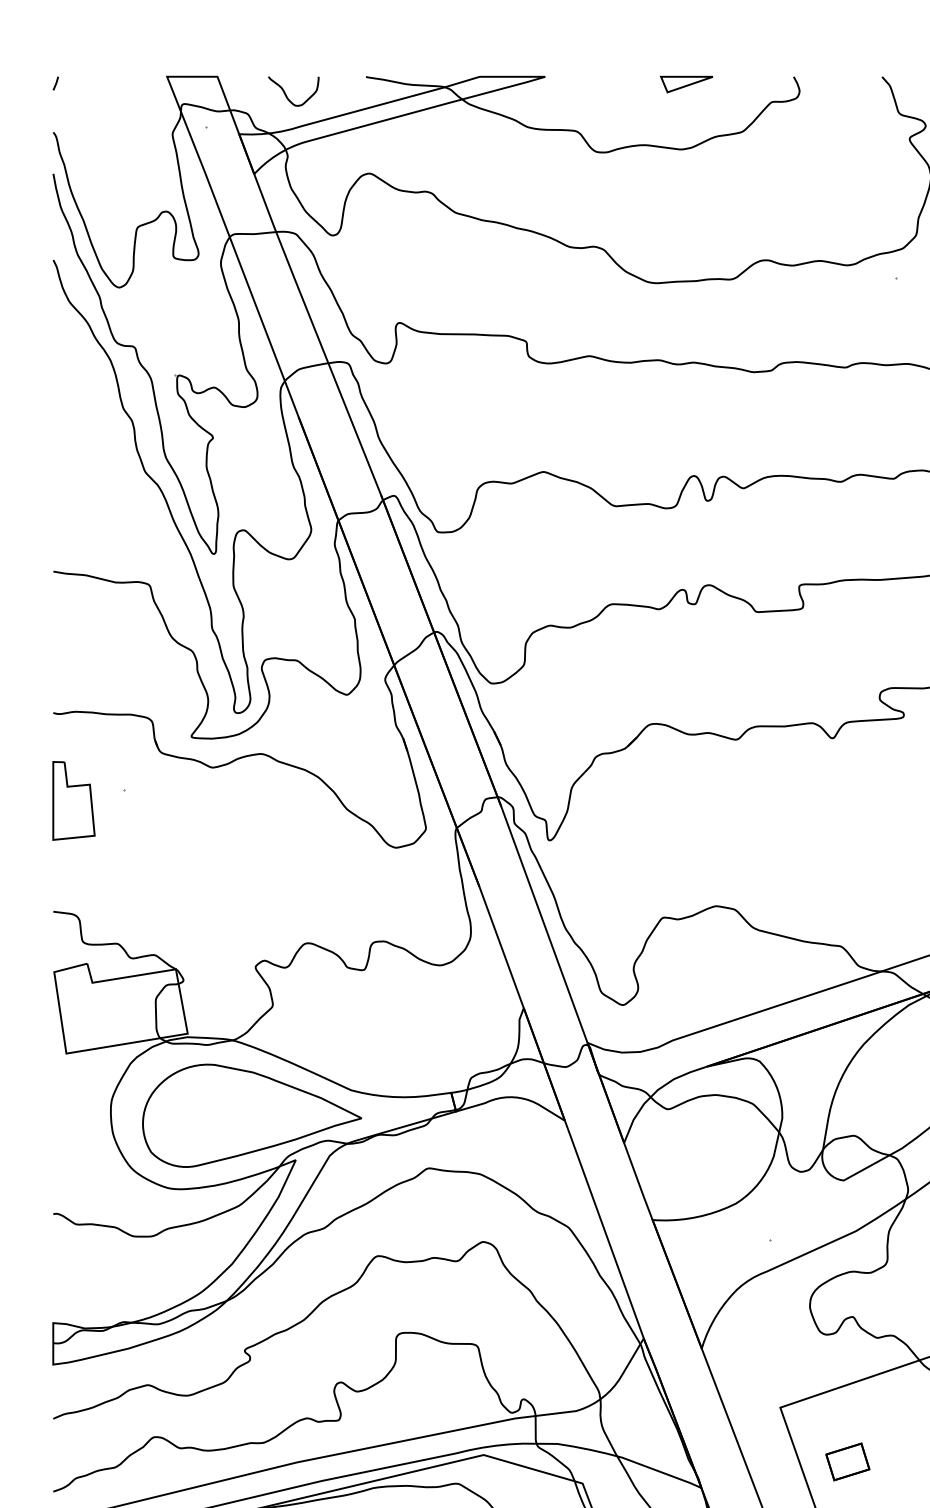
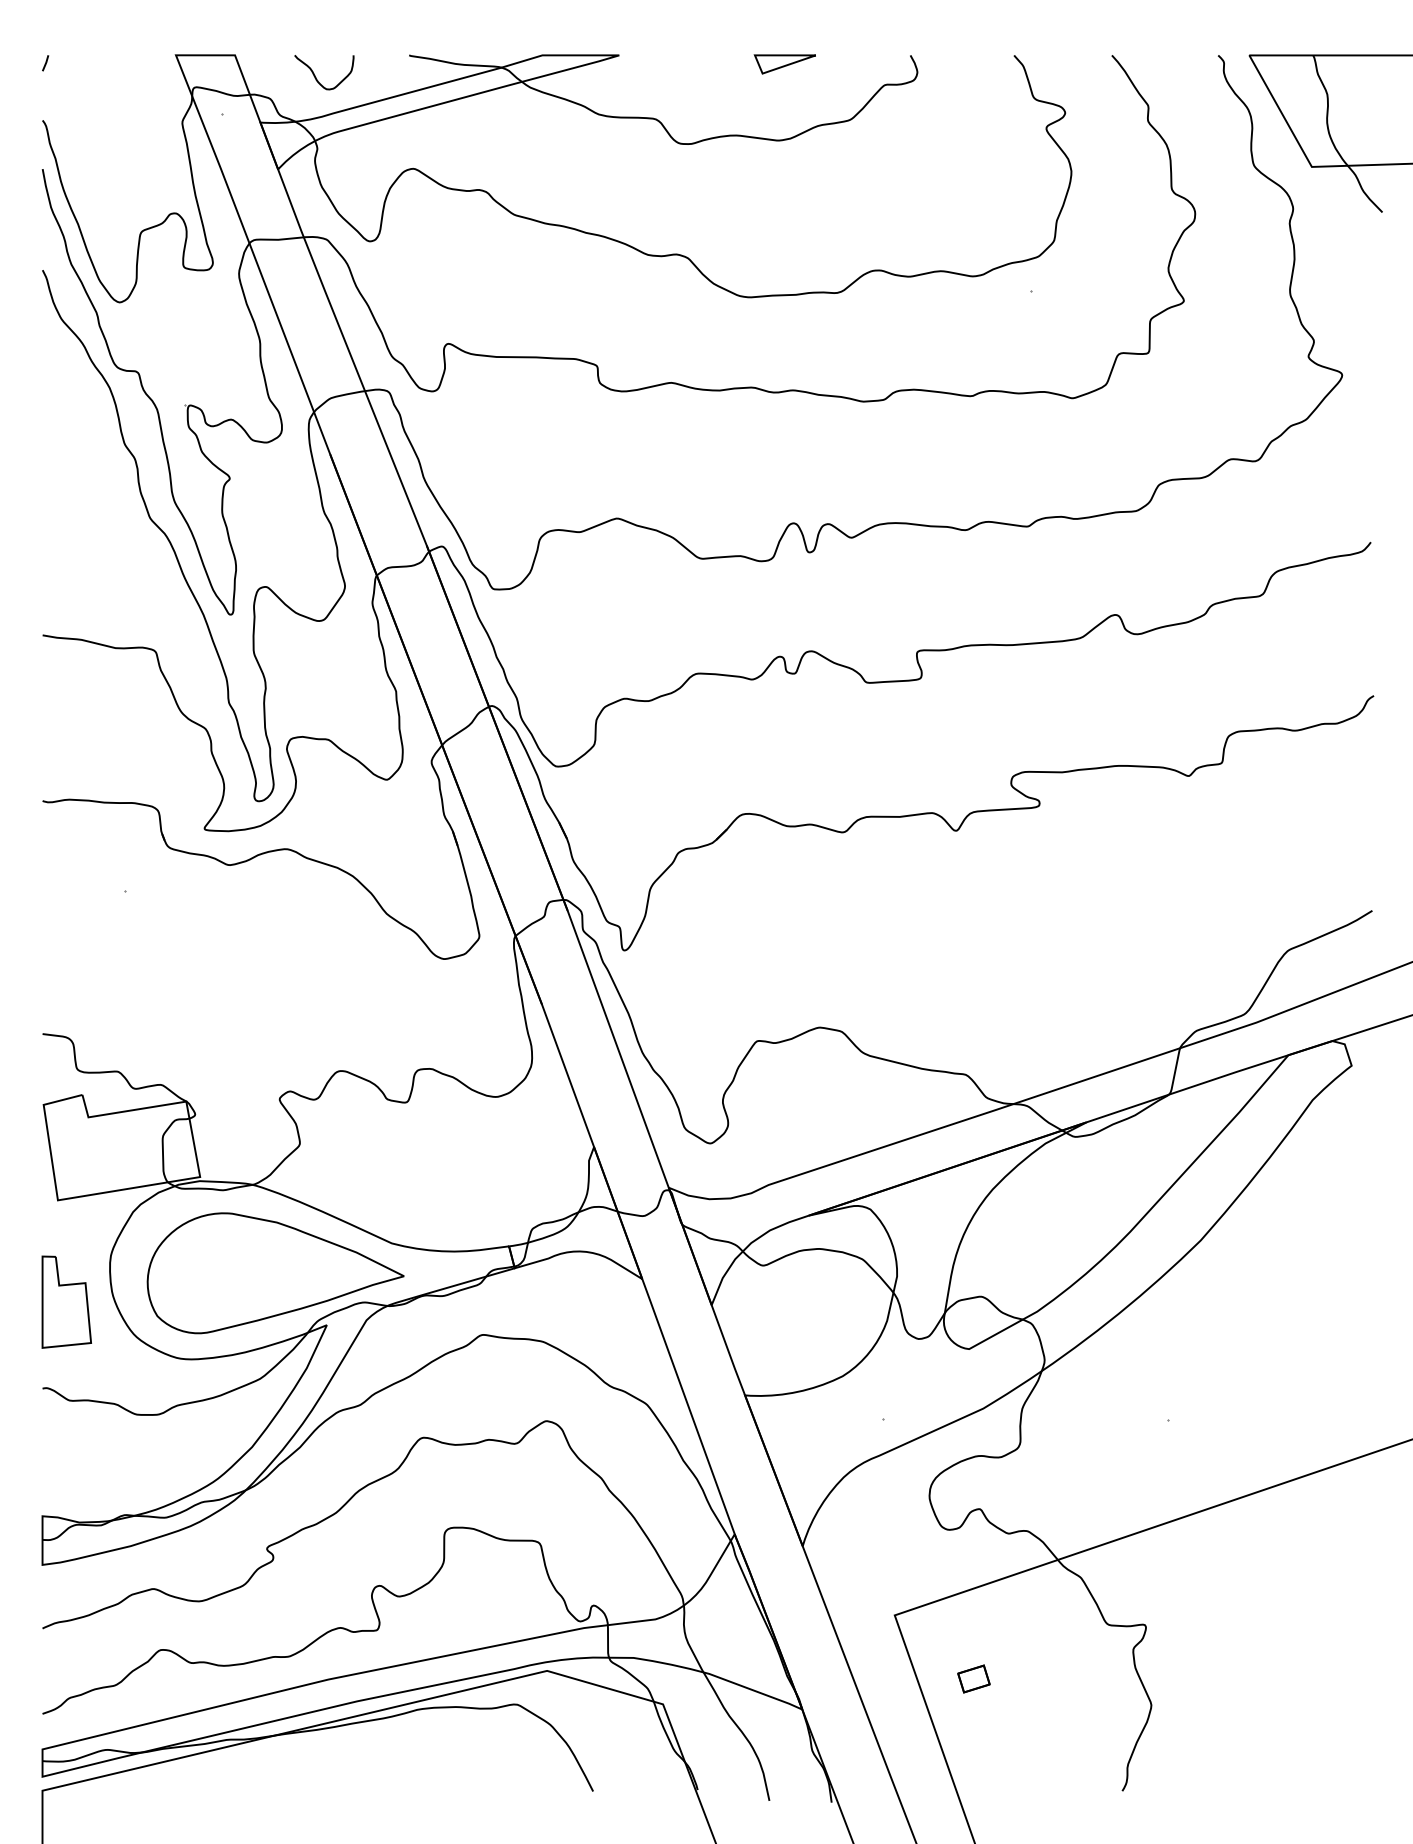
part: (73, 800) -> (66, 1301), moved
part: (847, 1461) -> (973, 1678), size x0.62

